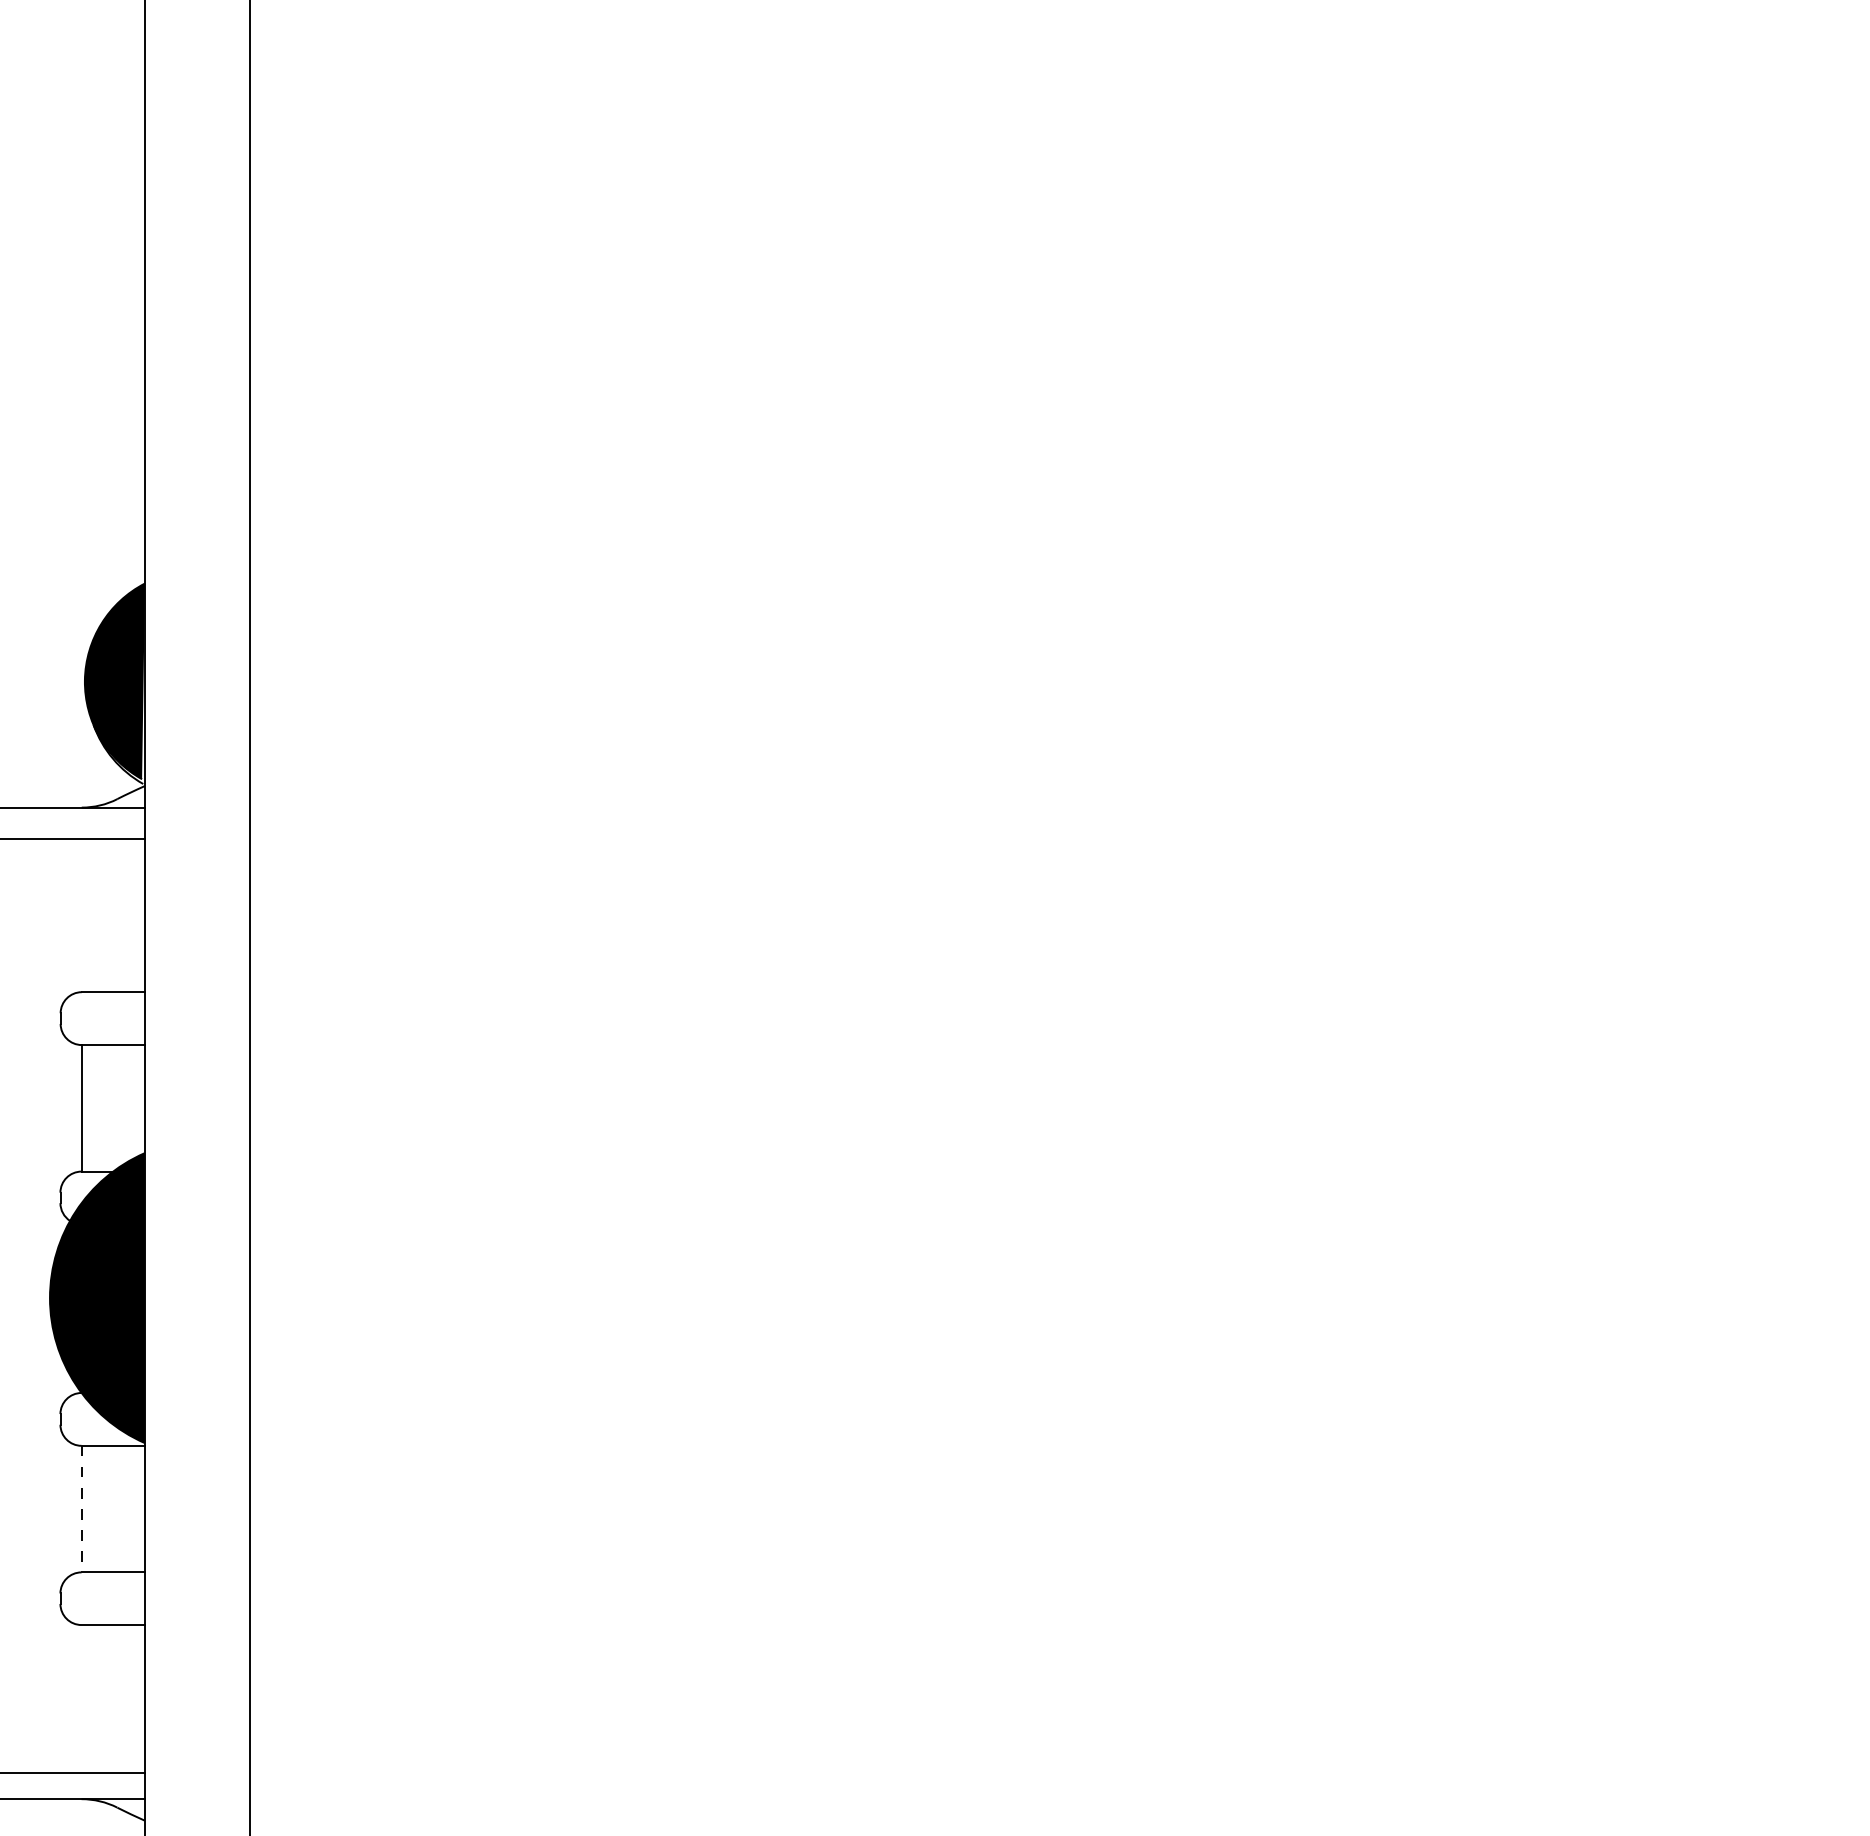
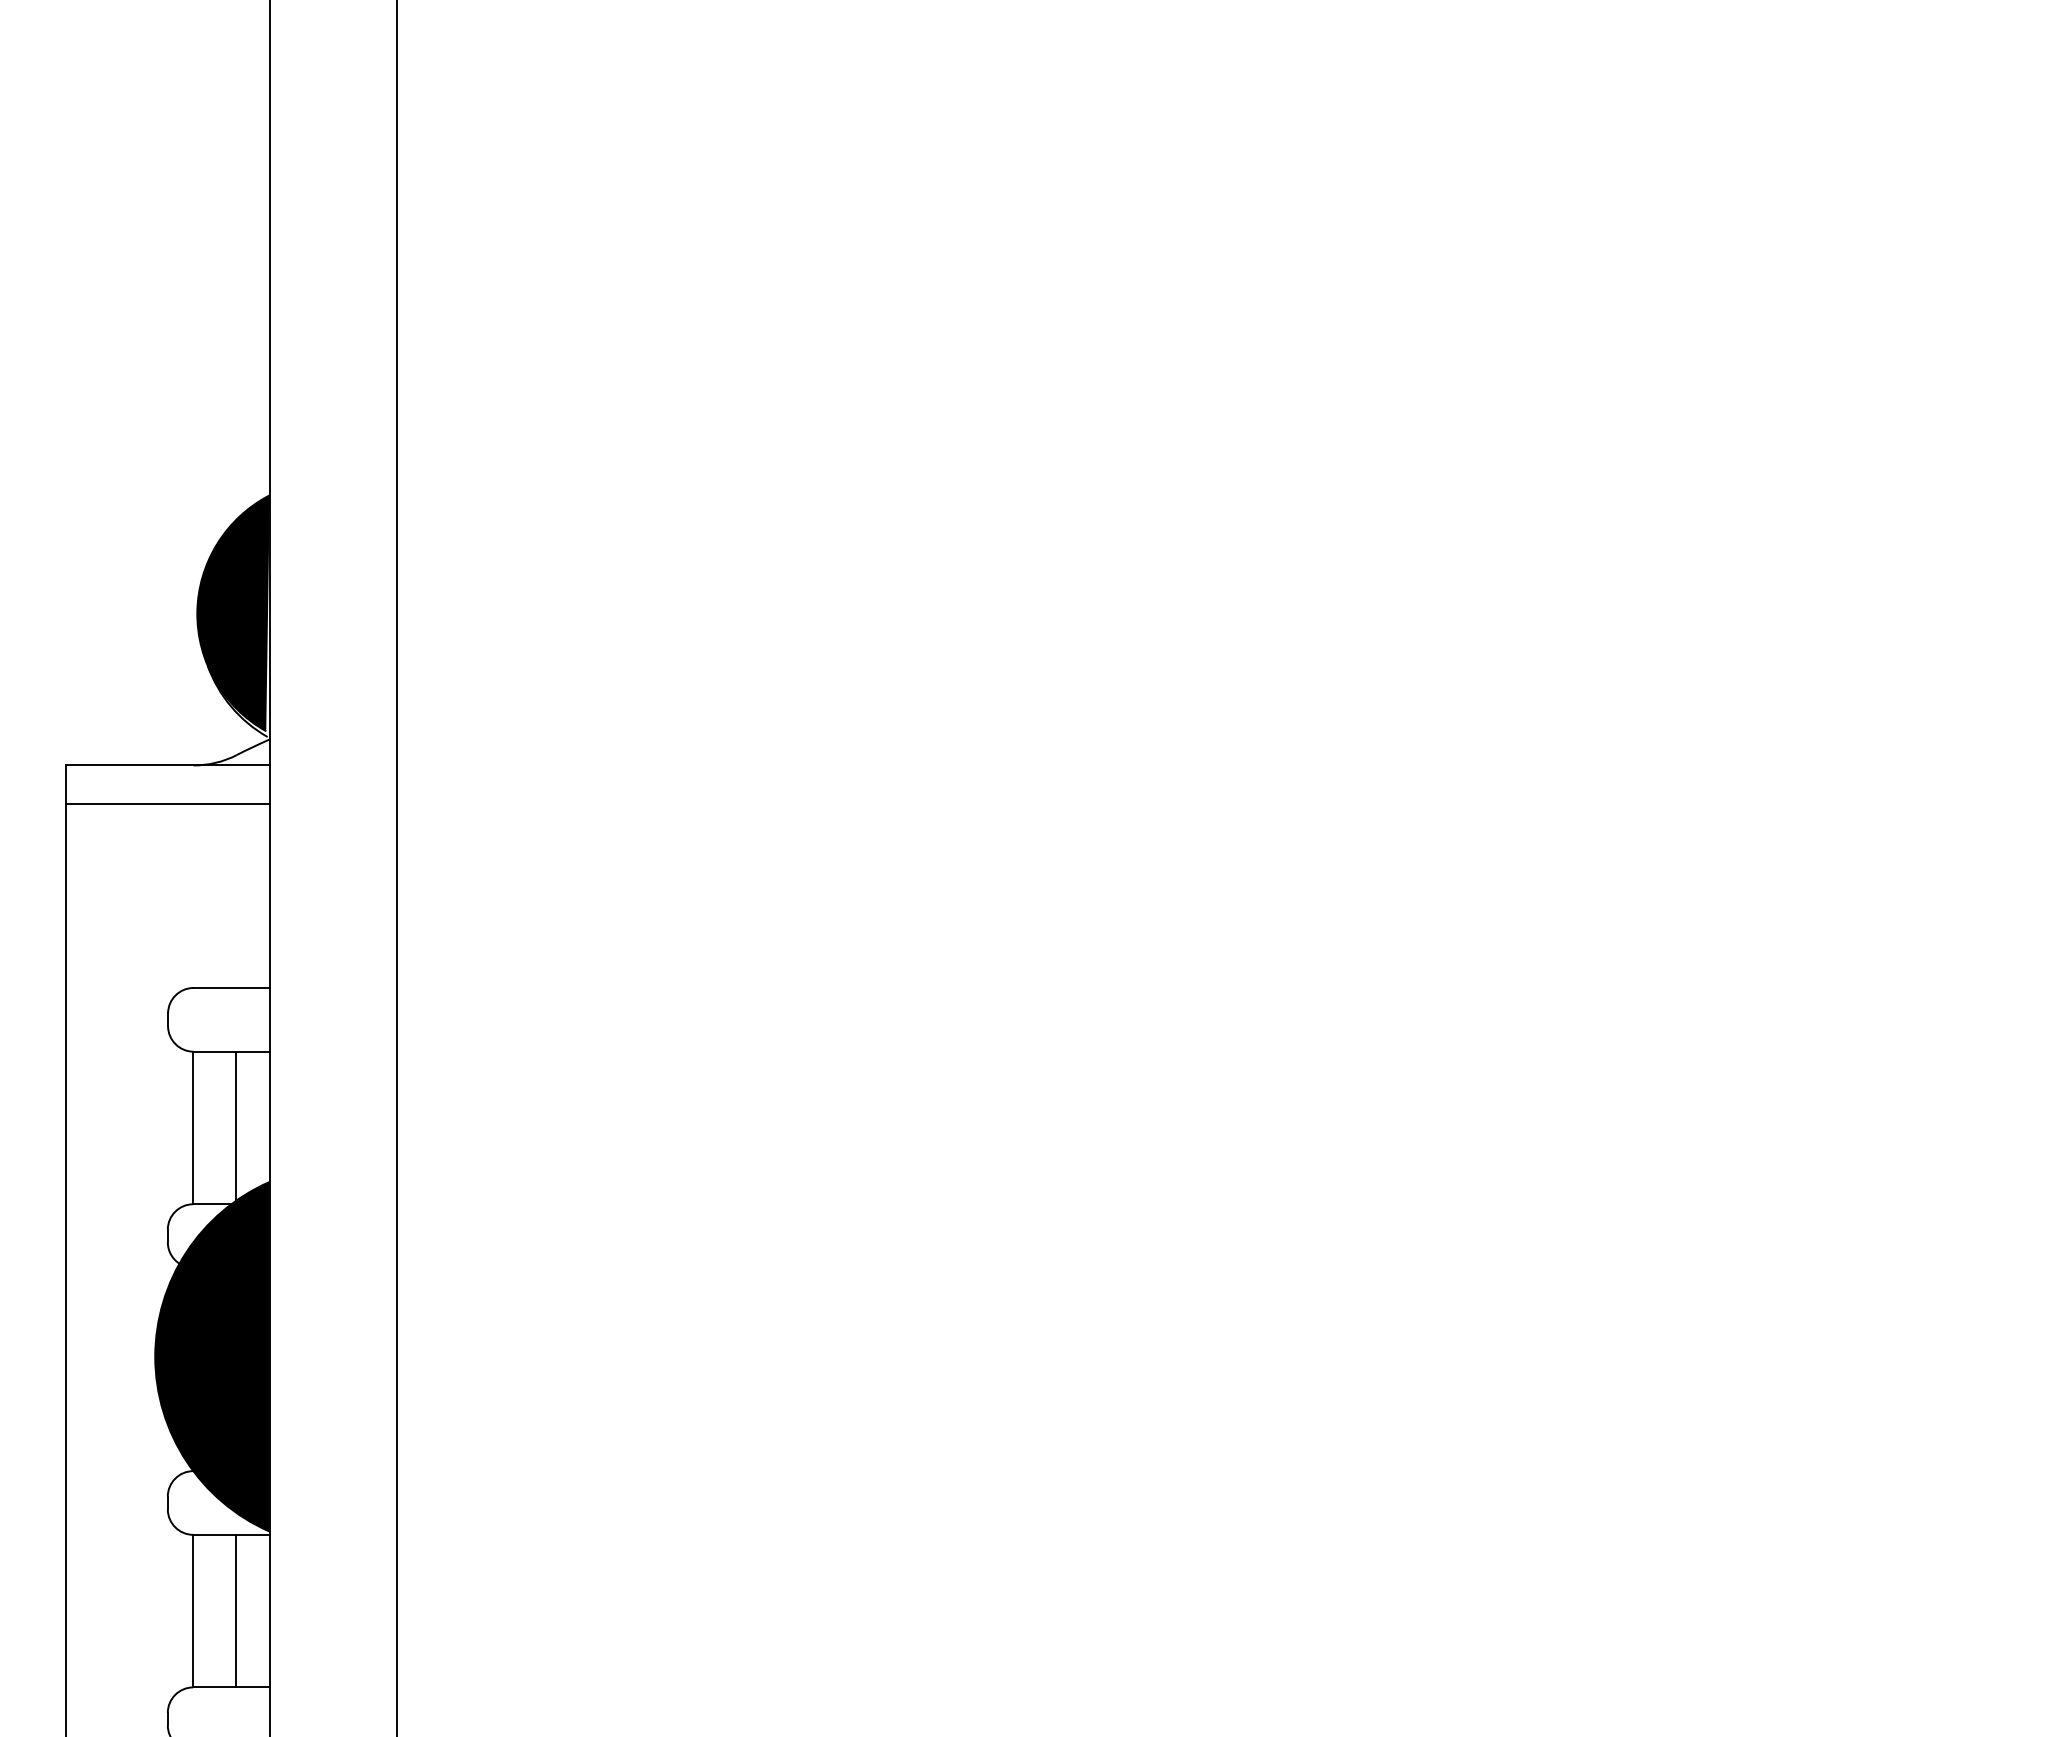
line: (117, 1106) -> (236, 1125), added
line: (117, 1508) -> (236, 1610), added
line: (81, 1509) -> (193, 1611), dashed -> solid

